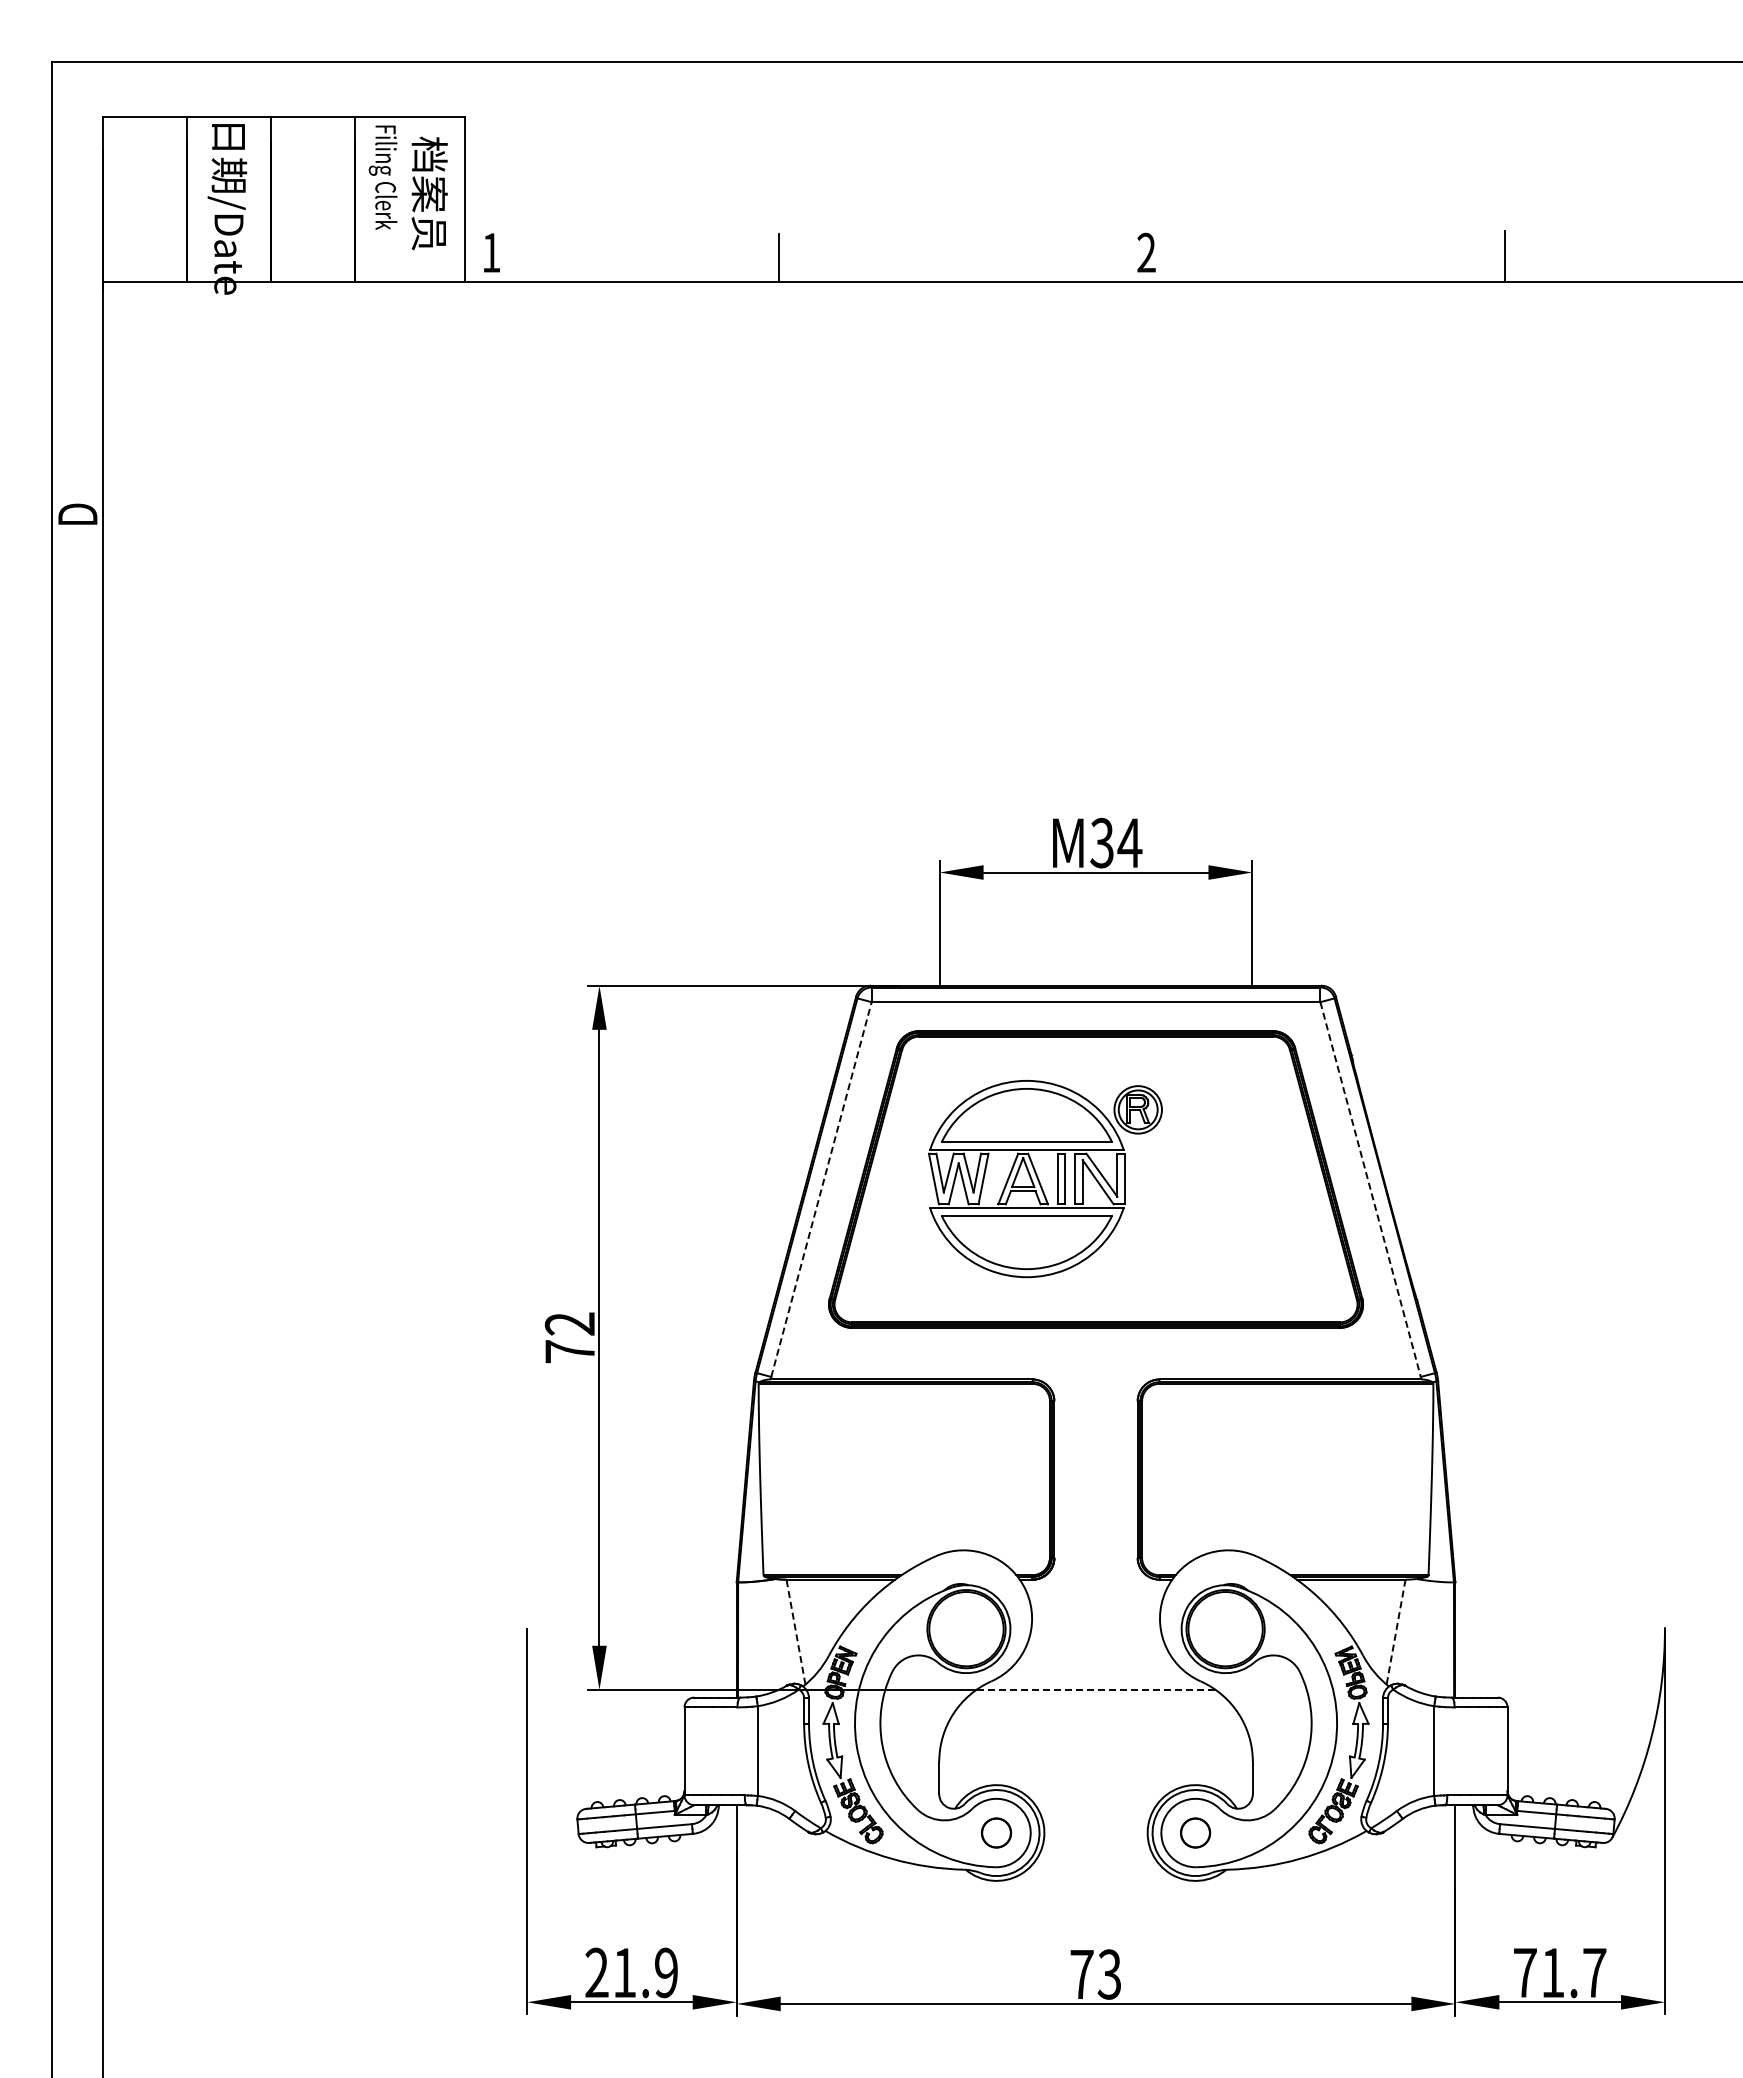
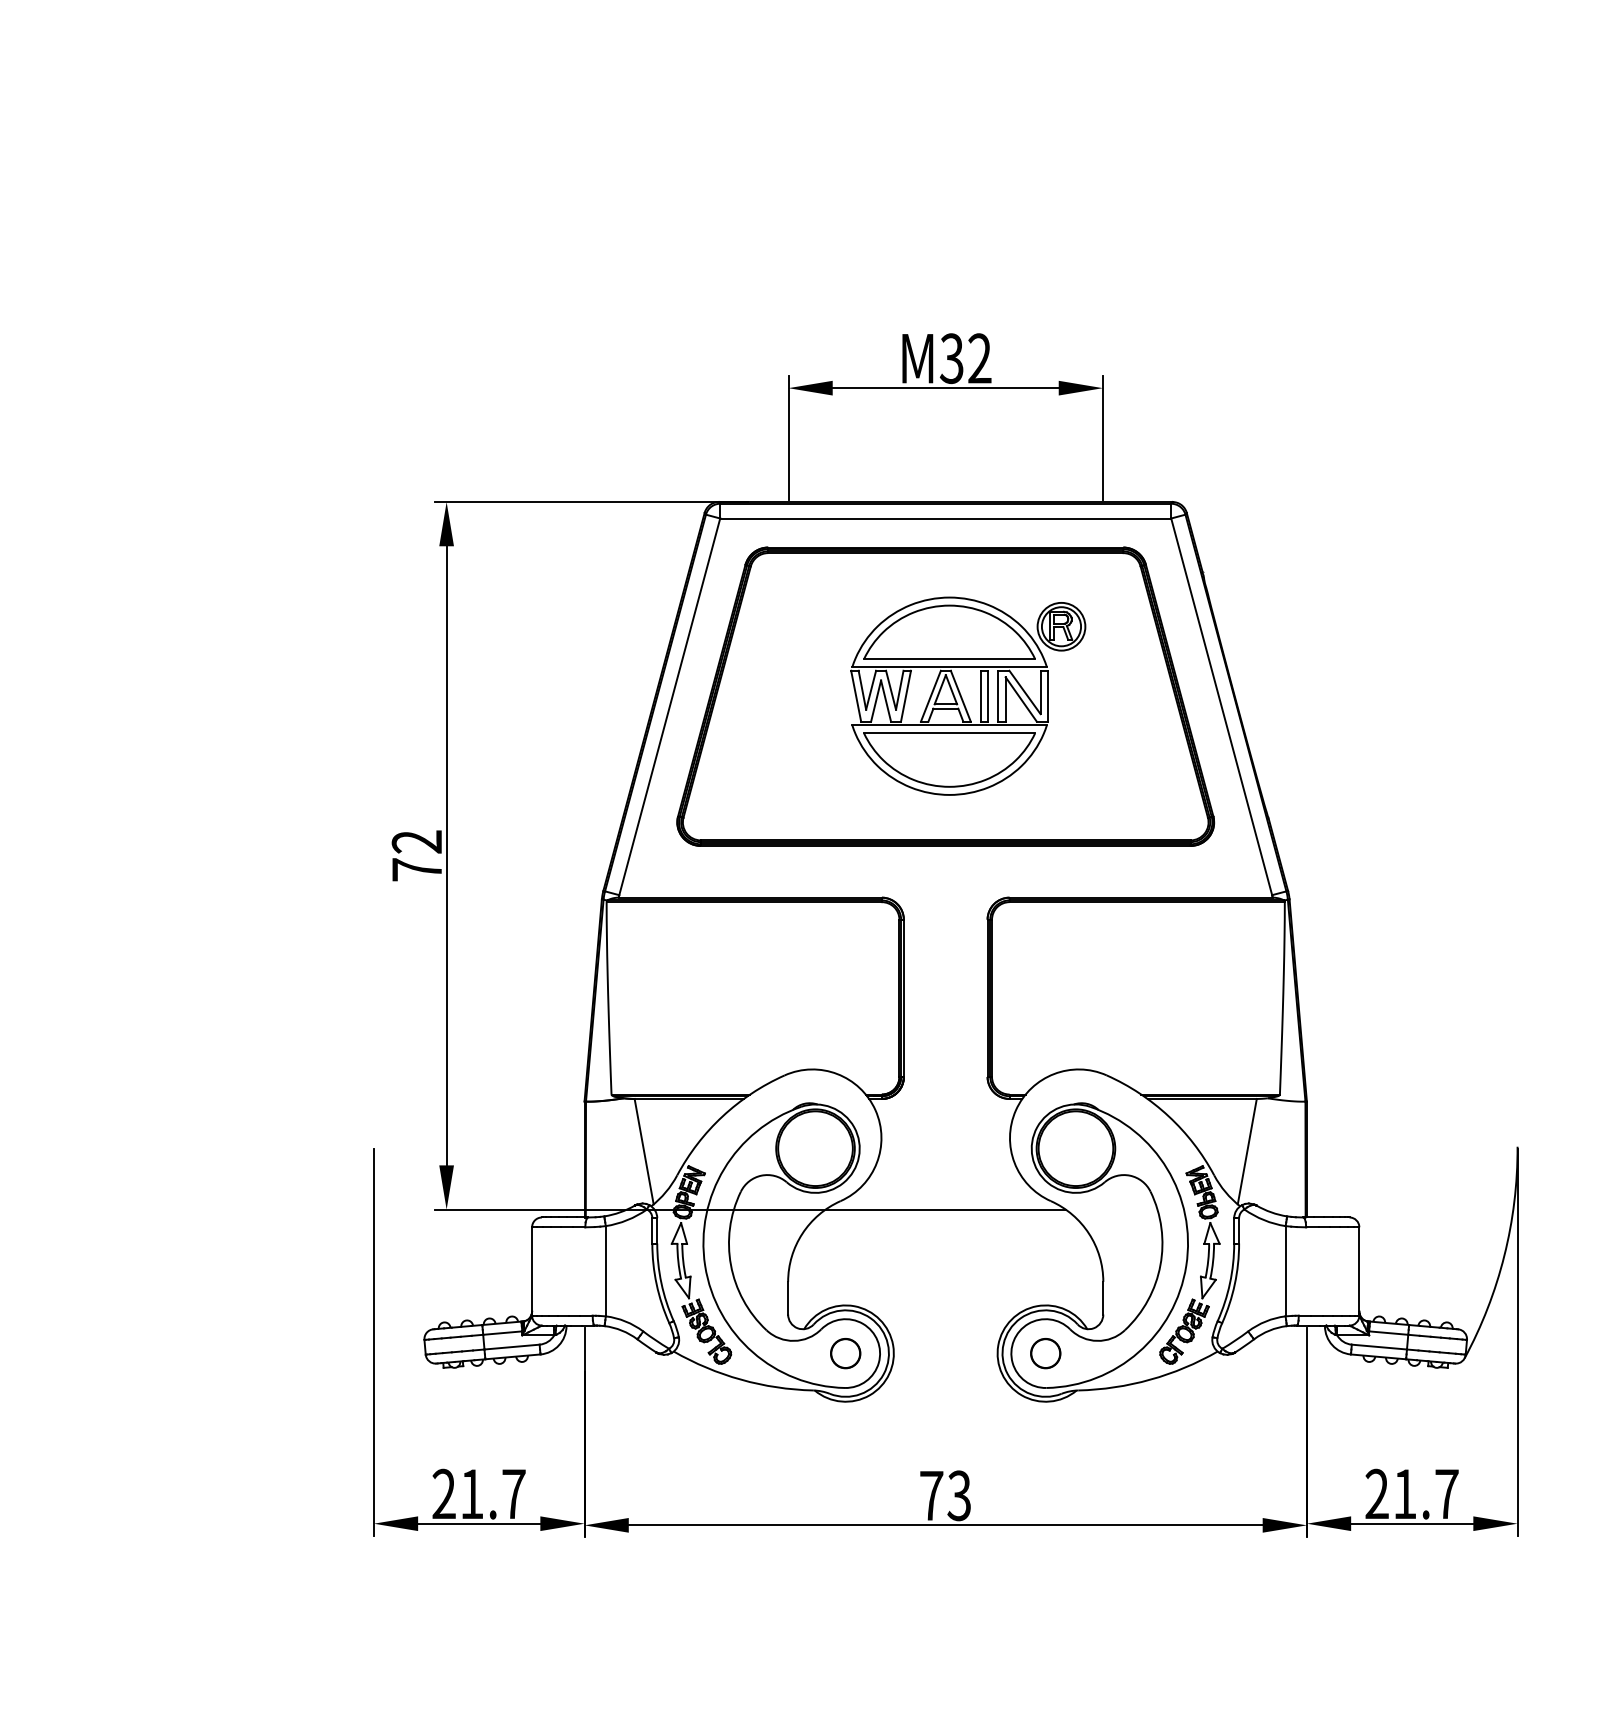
text: (1129, 842) -> (979, 358), M34 -> M32
part: (1045, 1179) -> (968, 696), moved
line: (821, 1189) -> (669, 706), dashed -> solid
line: (1370, 1189) -> (1221, 706), dashed -> solid
line: (795, 1631) -> (643, 1151), dashed -> solid
line: (1395, 1632) -> (1246, 1152), dashed -> solid
line: (1096, 1689) -> (946, 1209), dashed -> solid
text: (666, 1972) -> (514, 1493), 21.9 -> 21.7
text: (1524, 1972) -> (1376, 1493), 71.7 -> 21.7

